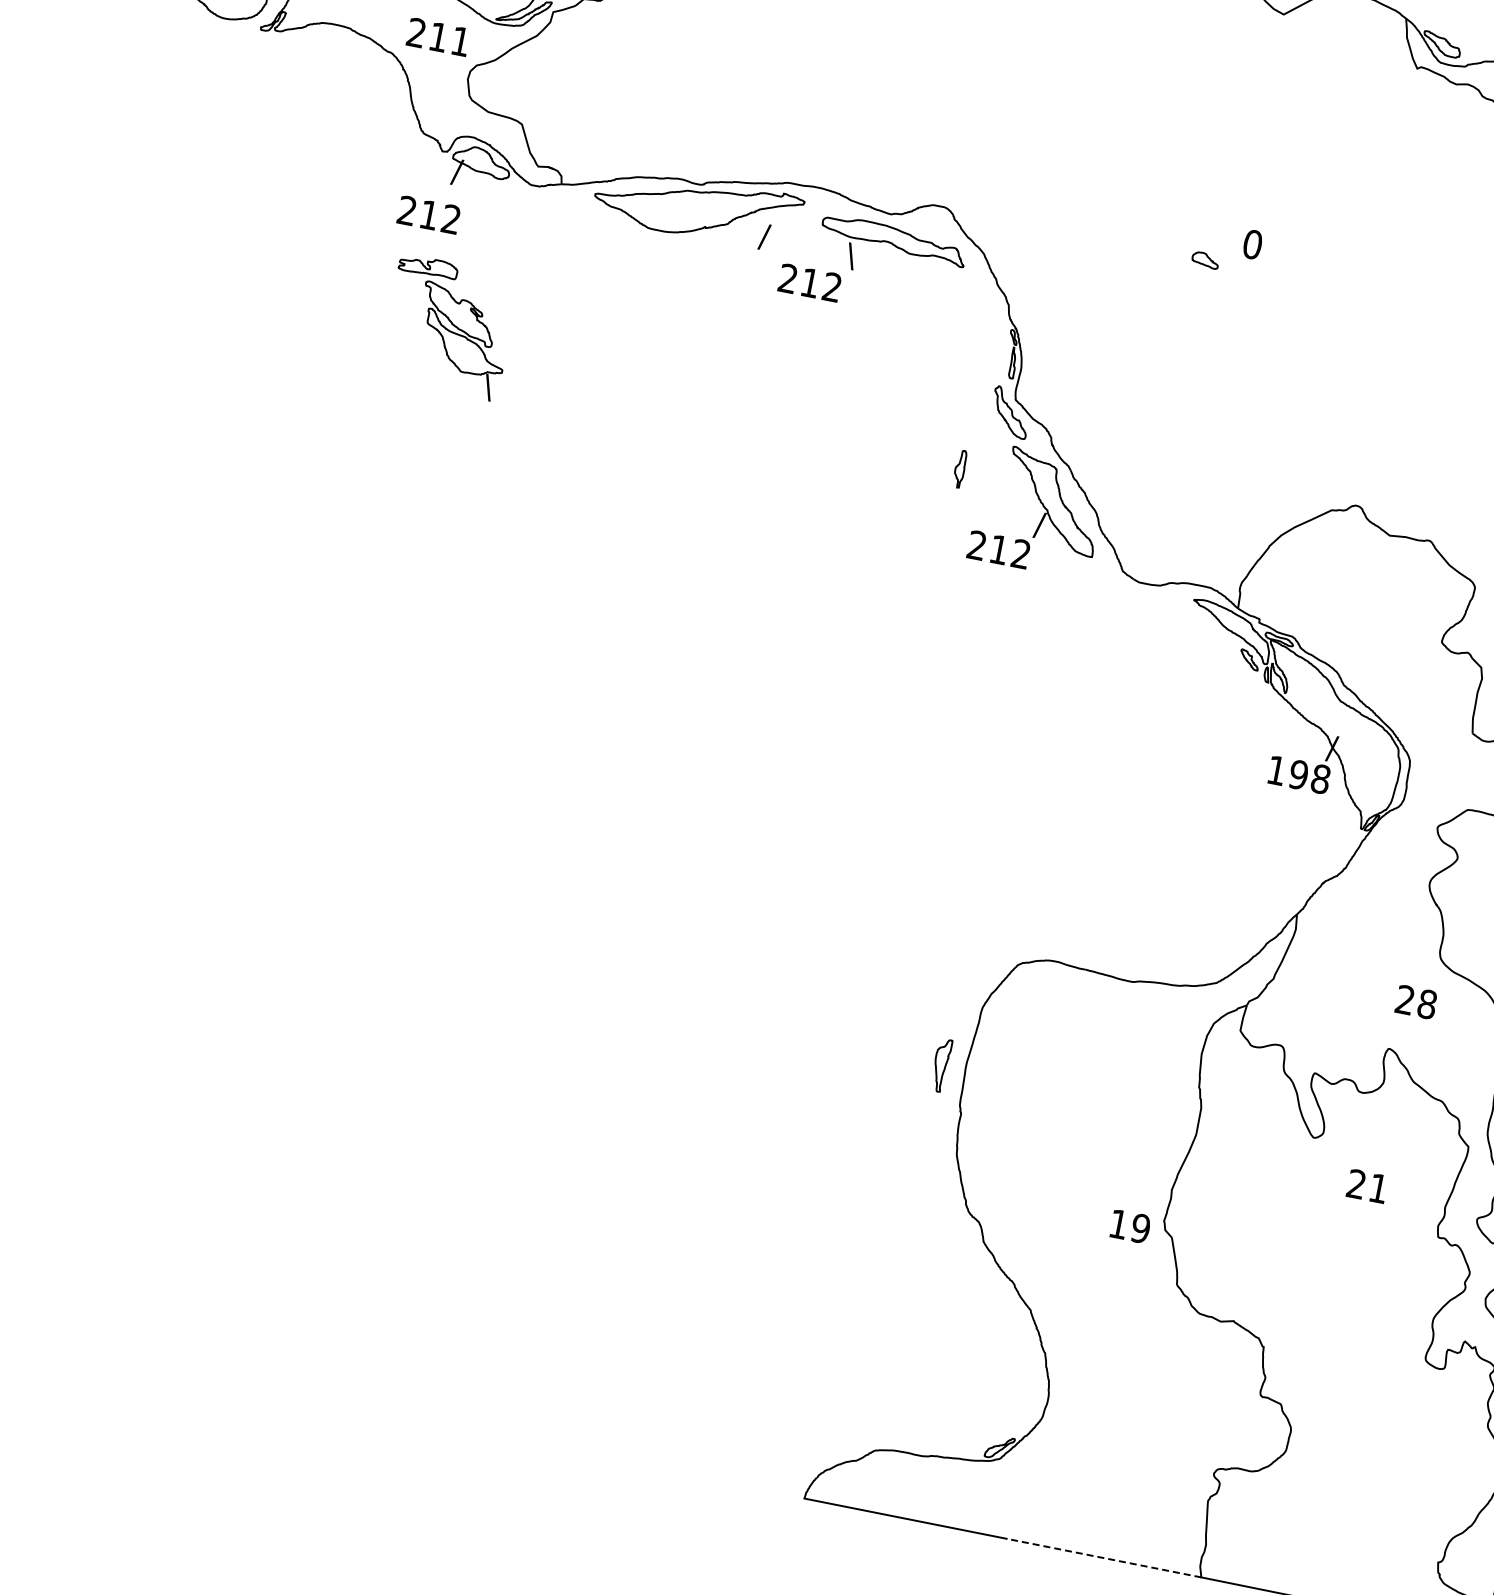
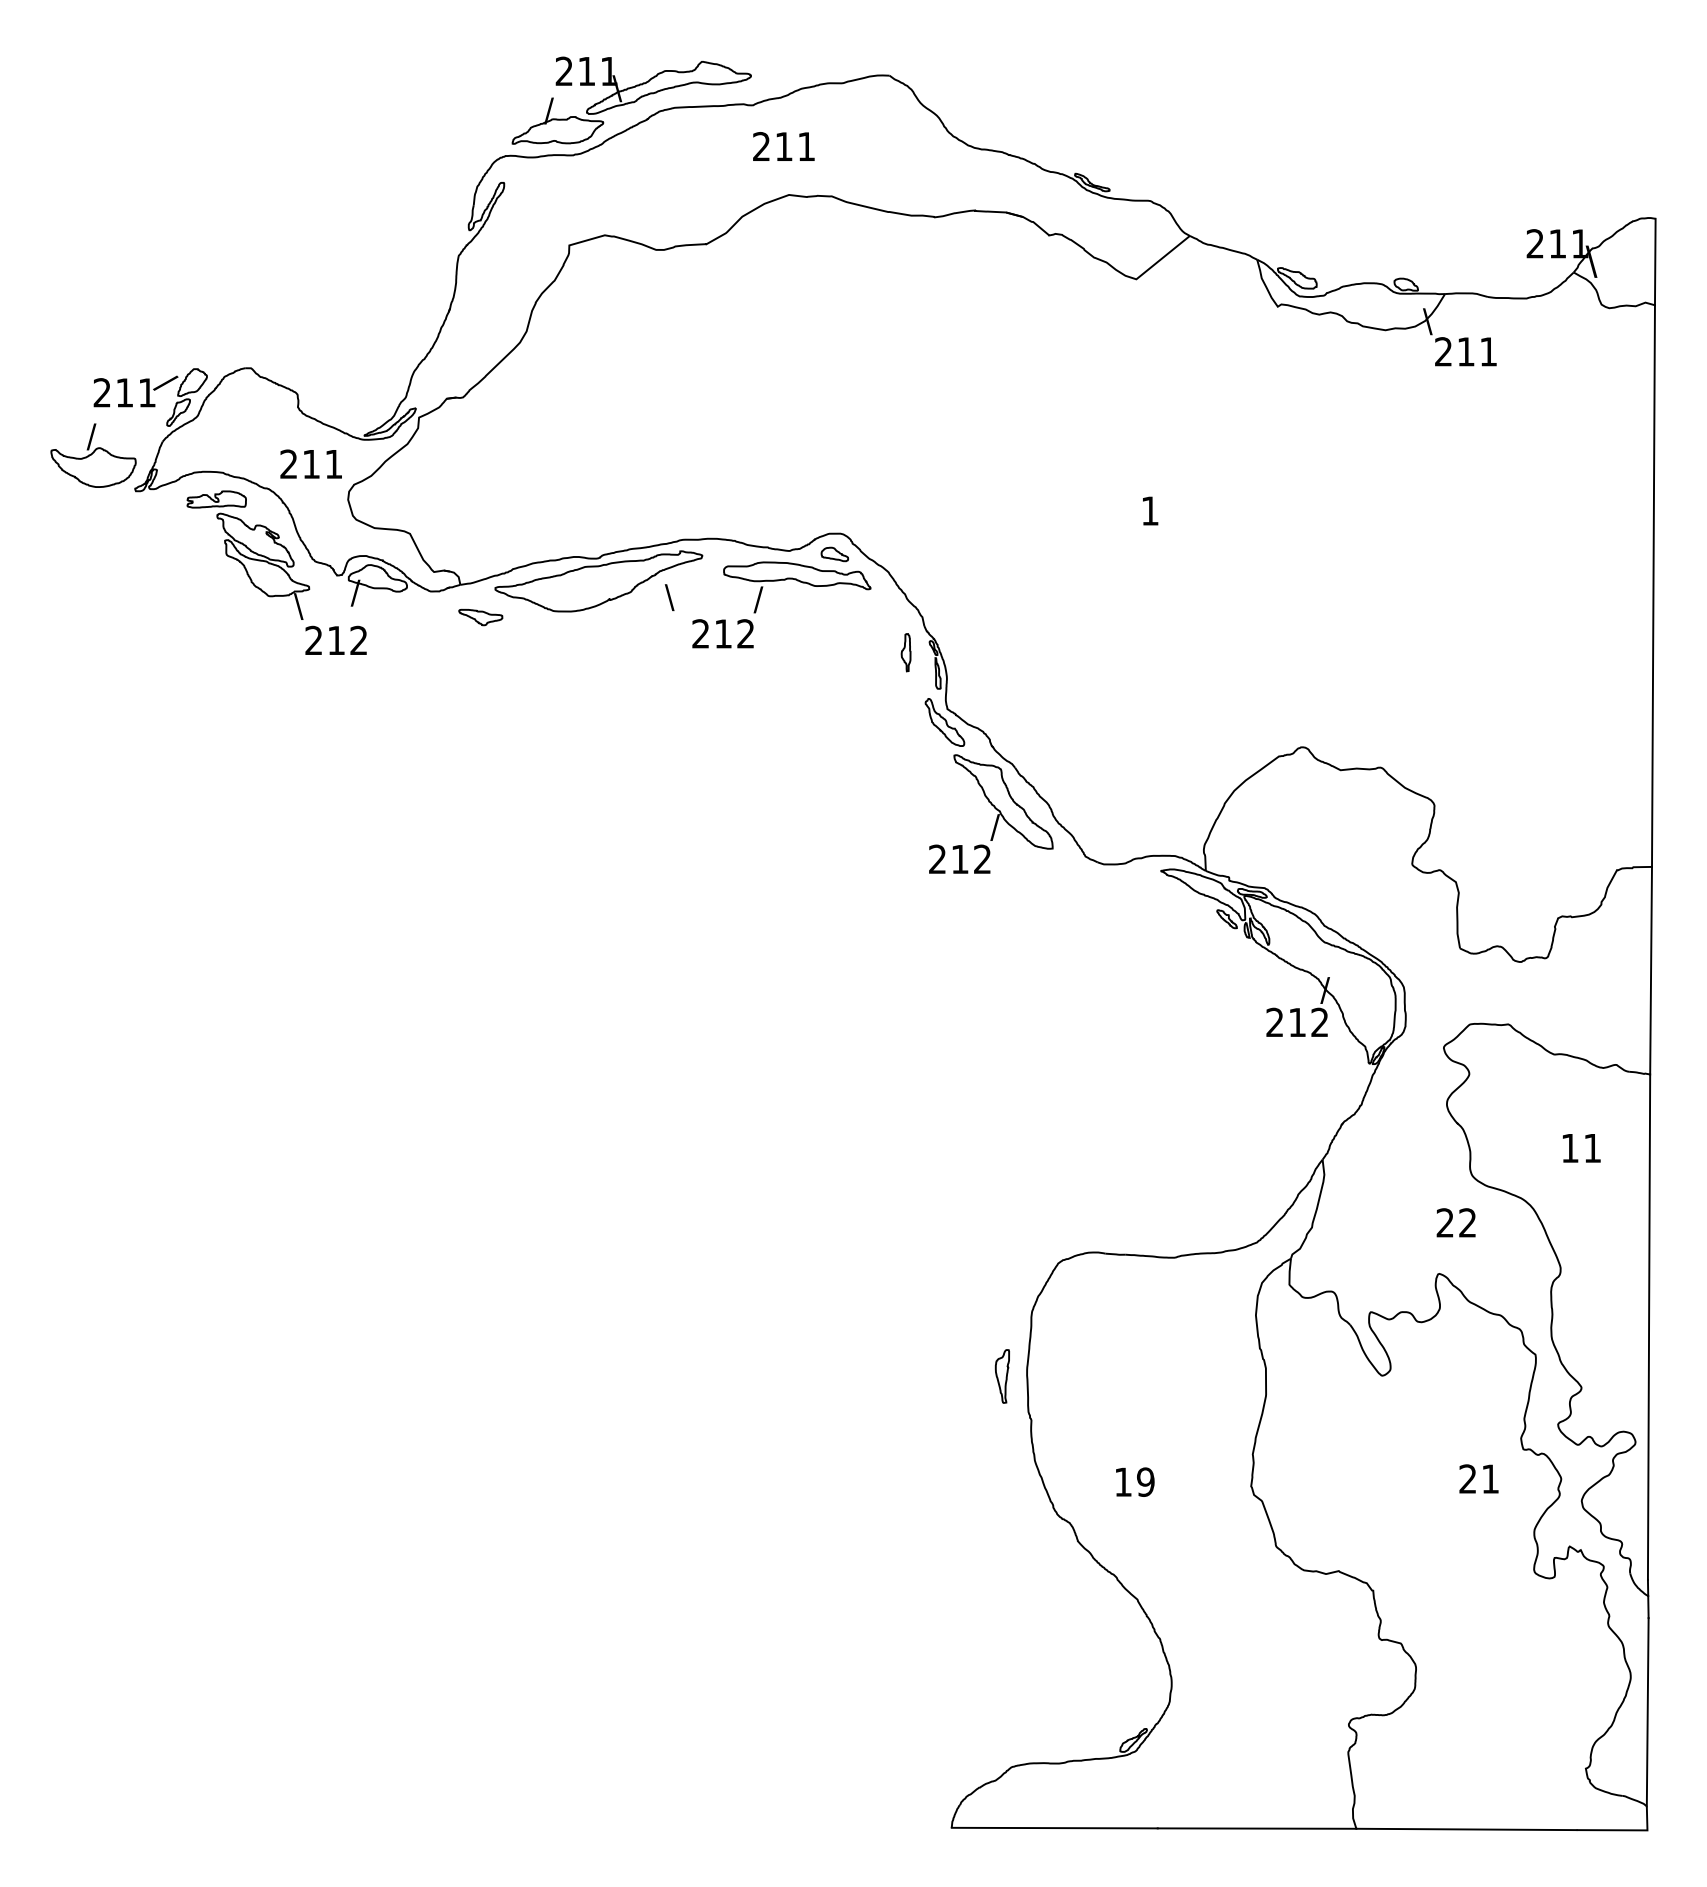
part: (575, 220) -> (480, 617), added
text: (764, 236) -> (669, 597), / -> \
text: (1253, 244) -> (1150, 510), 0 -> 1
text: (851, 256) -> (758, 599), \ -> /
part: (1205, 260) -> (834, 554), moved
part: (449, 326) -> (248, 554), moved
part: (959, 468) -> (905, 652), moved
text: (1298, 774) -> (1297, 1022), 198 -> 212
text: (1427, 1003) -> (1467, 1222), 28 -> 22
text: (1367, 1185) -> (1478, 1478), moved
text: (1130, 1225) -> (1135, 1481), moved
line: (1103, 1557) -> (1256, 1828), dashed -> solid

